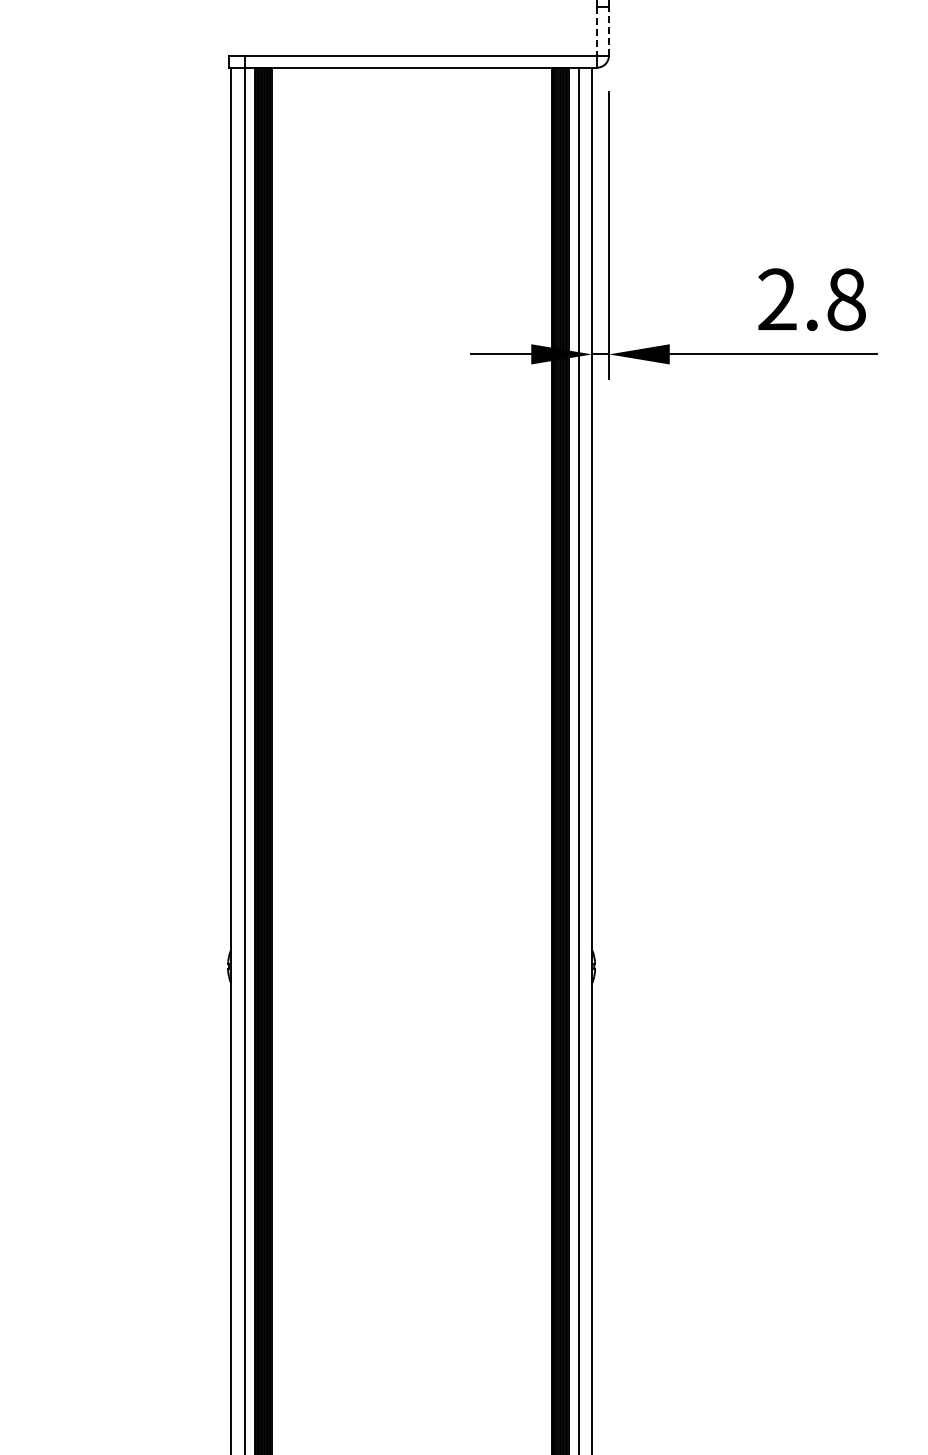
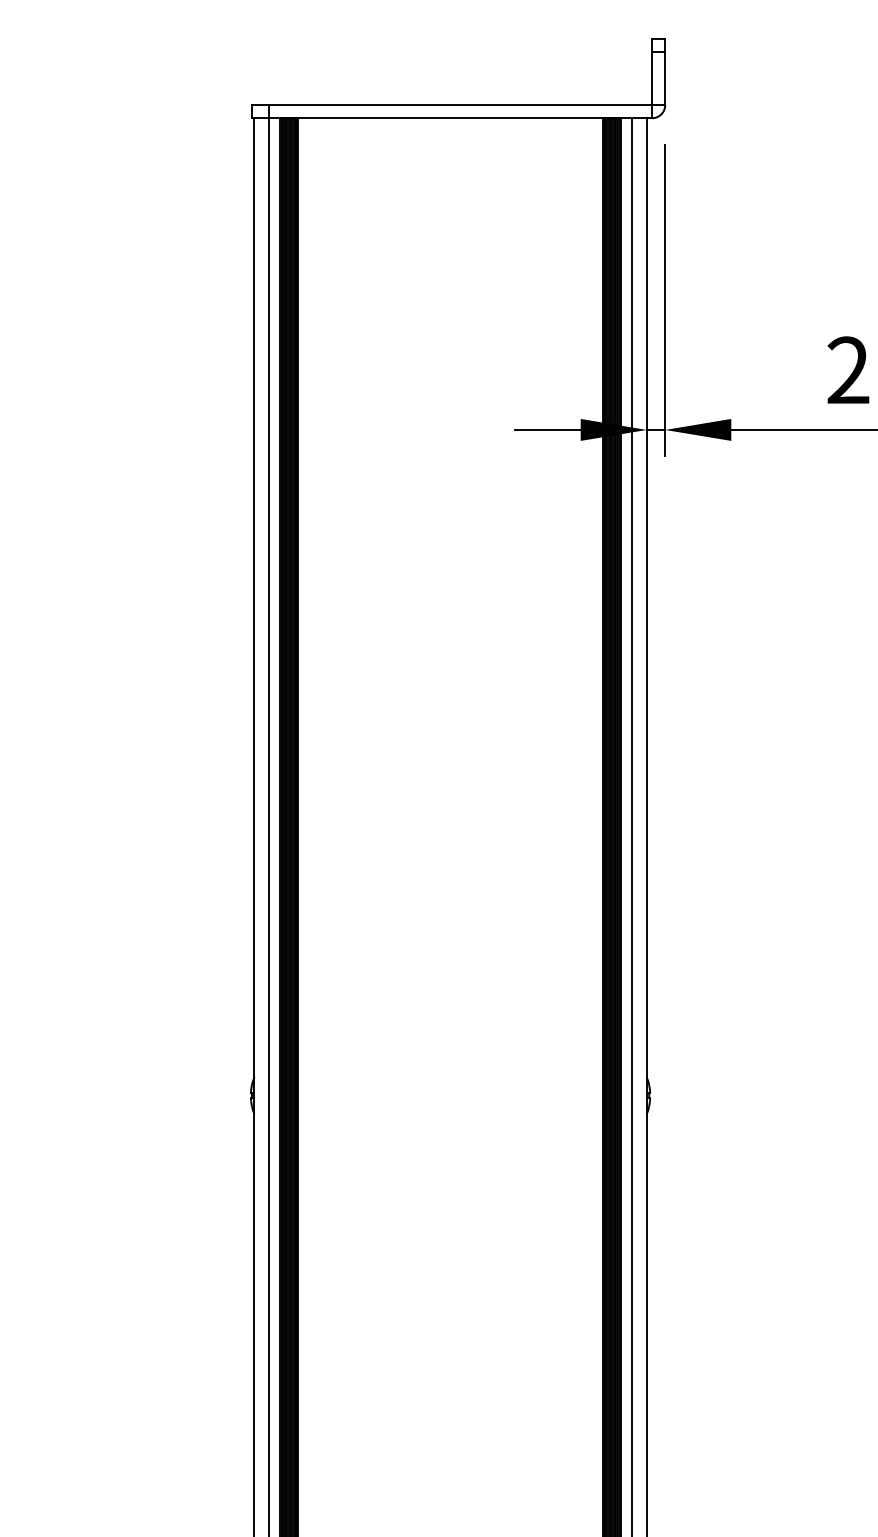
line: (609, 30) -> (665, 77), dashed -> solid
line: (596, 31) -> (651, 78), dashed -> solid

